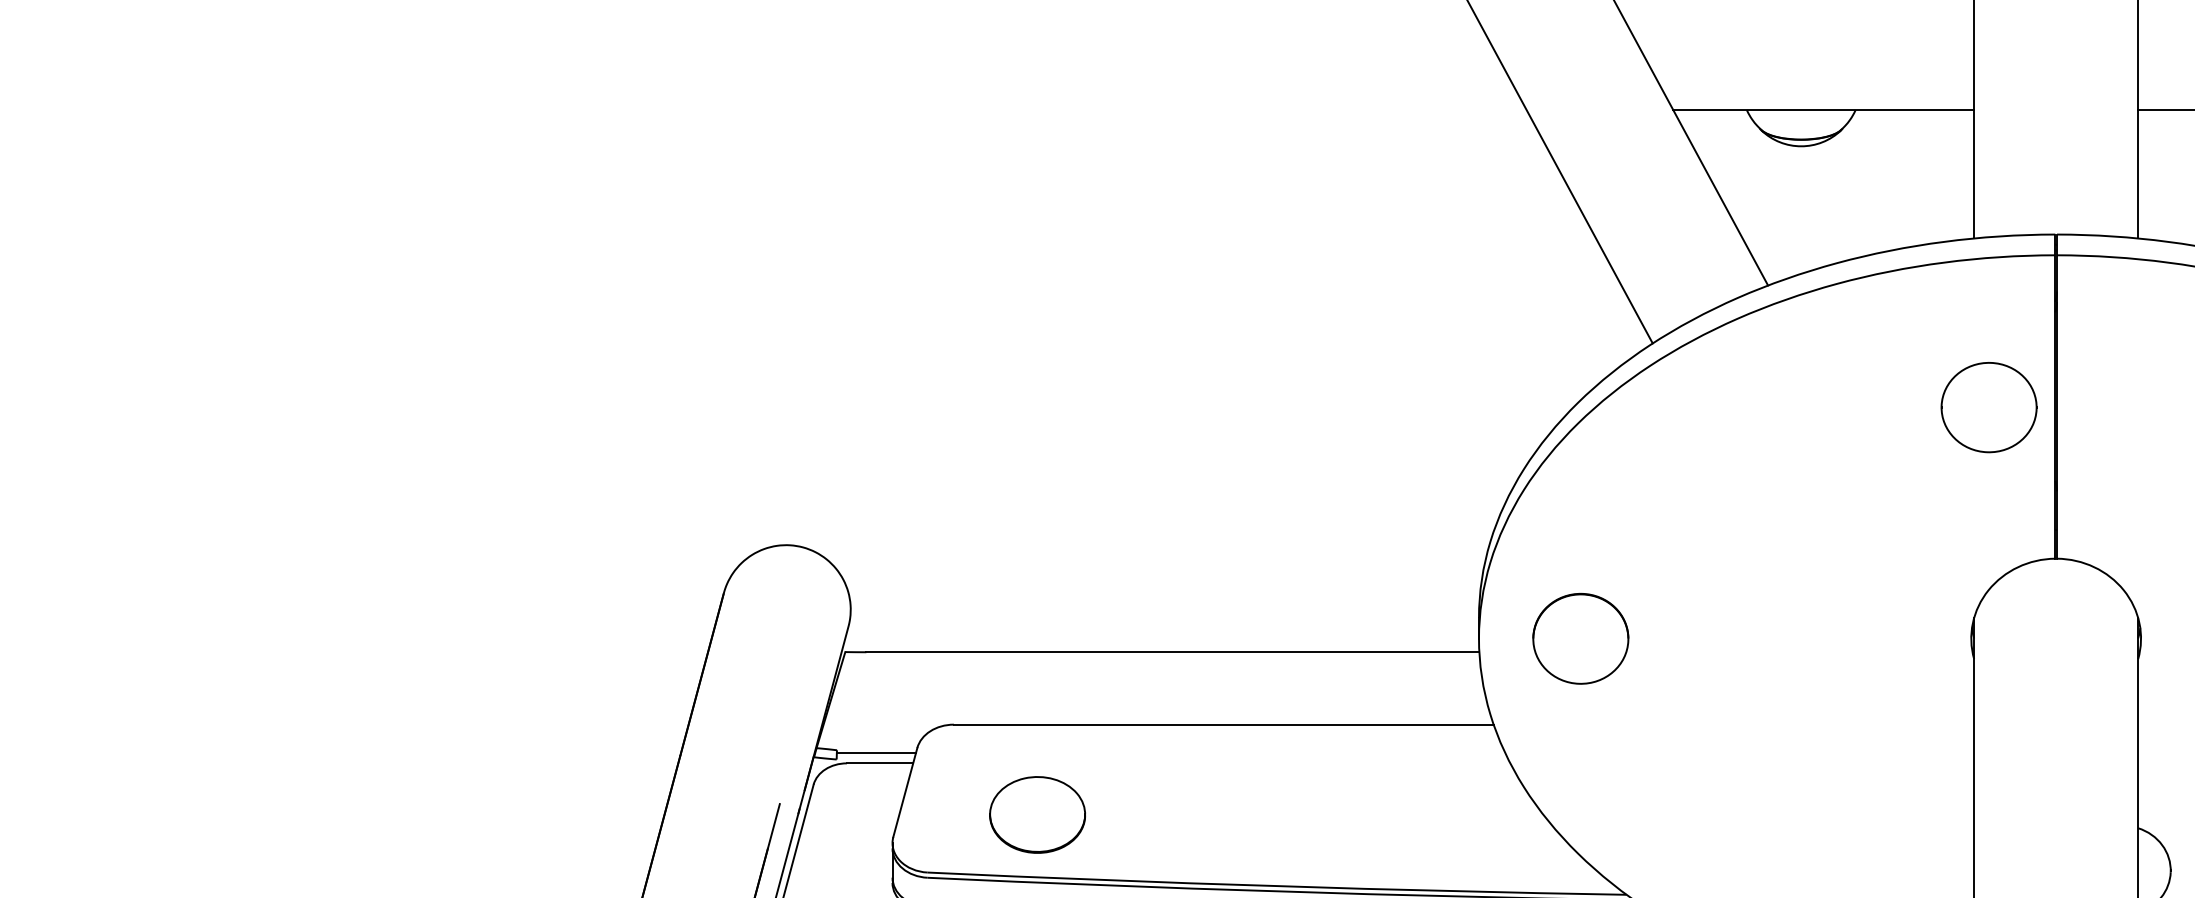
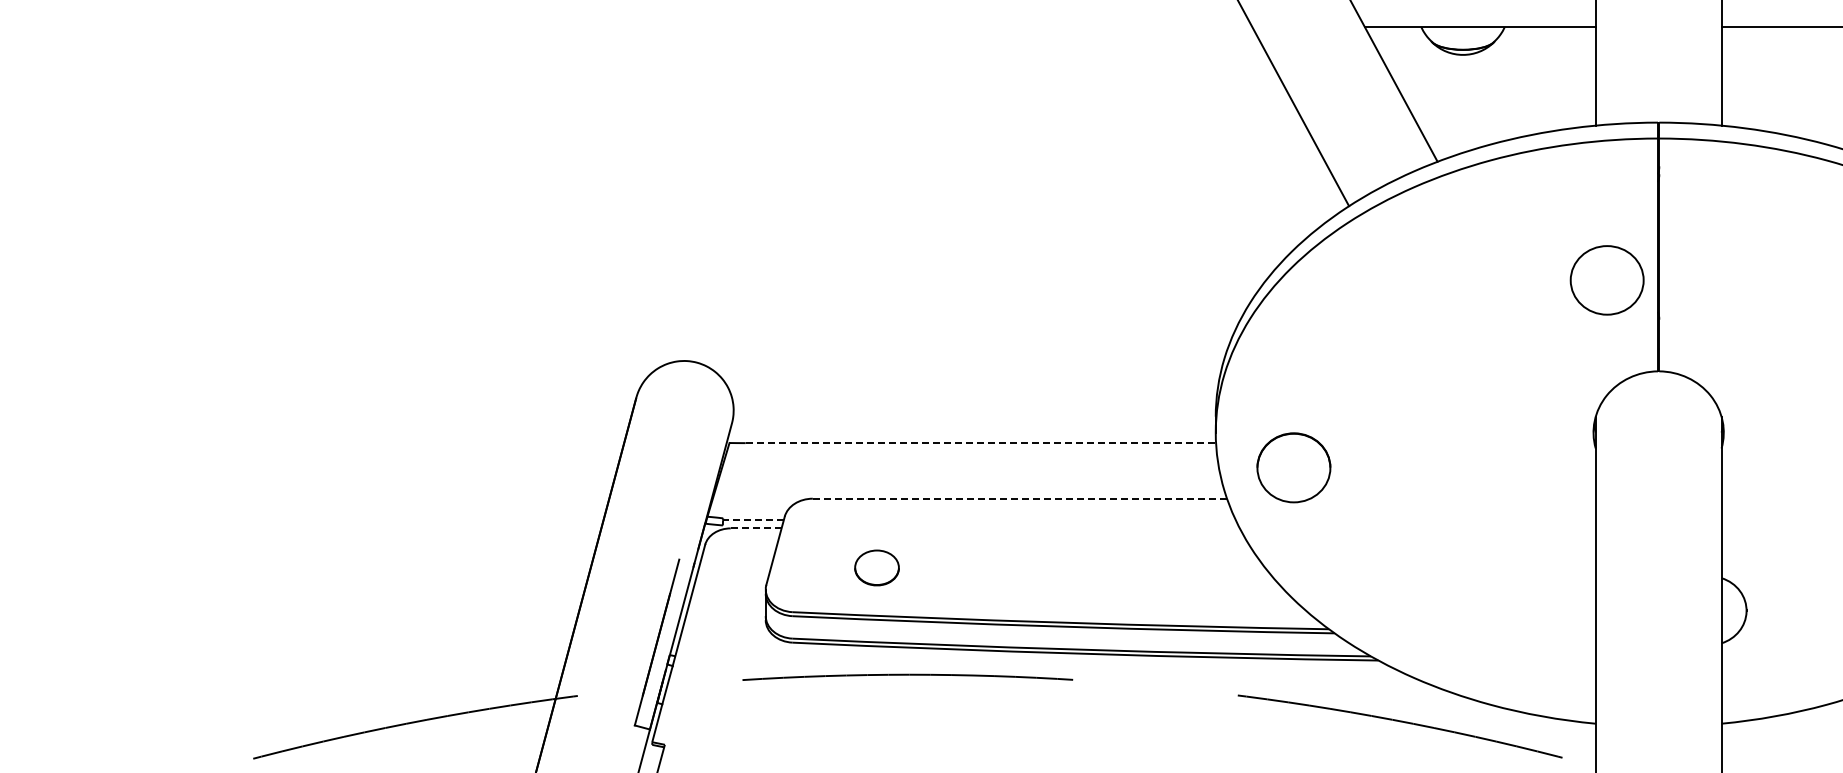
part: (1988, 407) -> (1606, 280), moved
part: (1580, 638) -> (1293, 467), moved
line: (1173, 651) -> (981, 442), solid -> dashed
line: (1223, 724) -> (1019, 498), solid -> dashed
line: (875, 753) -> (752, 520), solid -> dashed
line: (879, 763) -> (755, 528), solid -> dashed
part: (1036, 814) -> (876, 567), size x0.6

